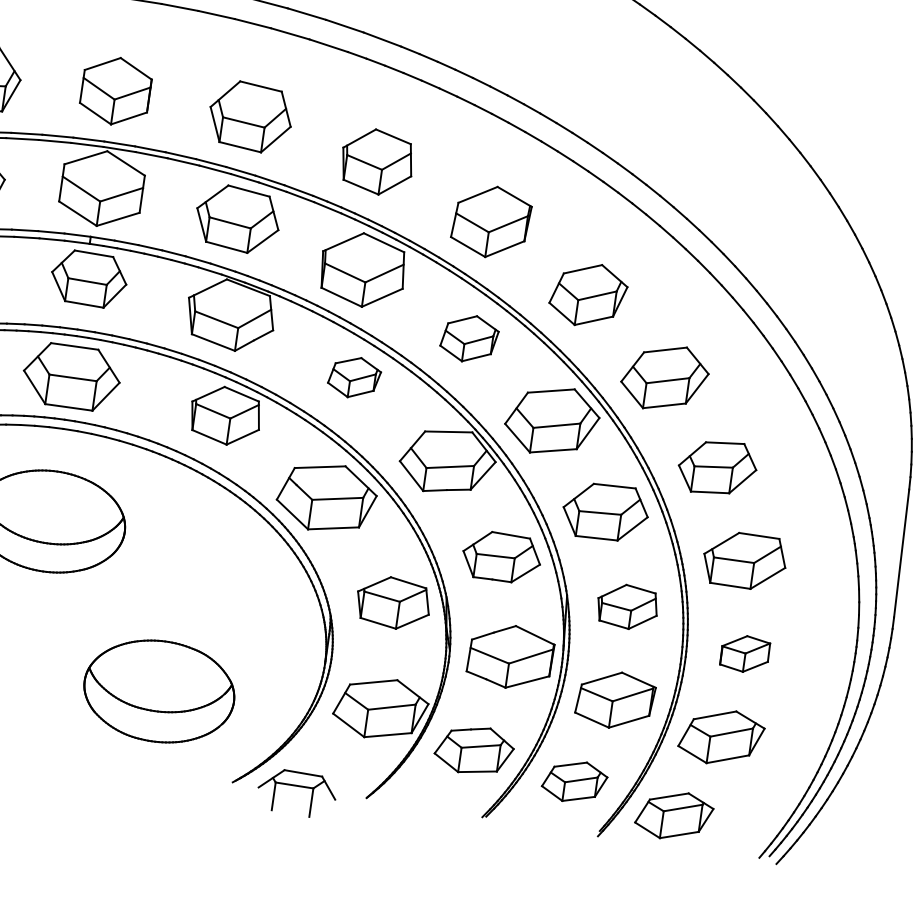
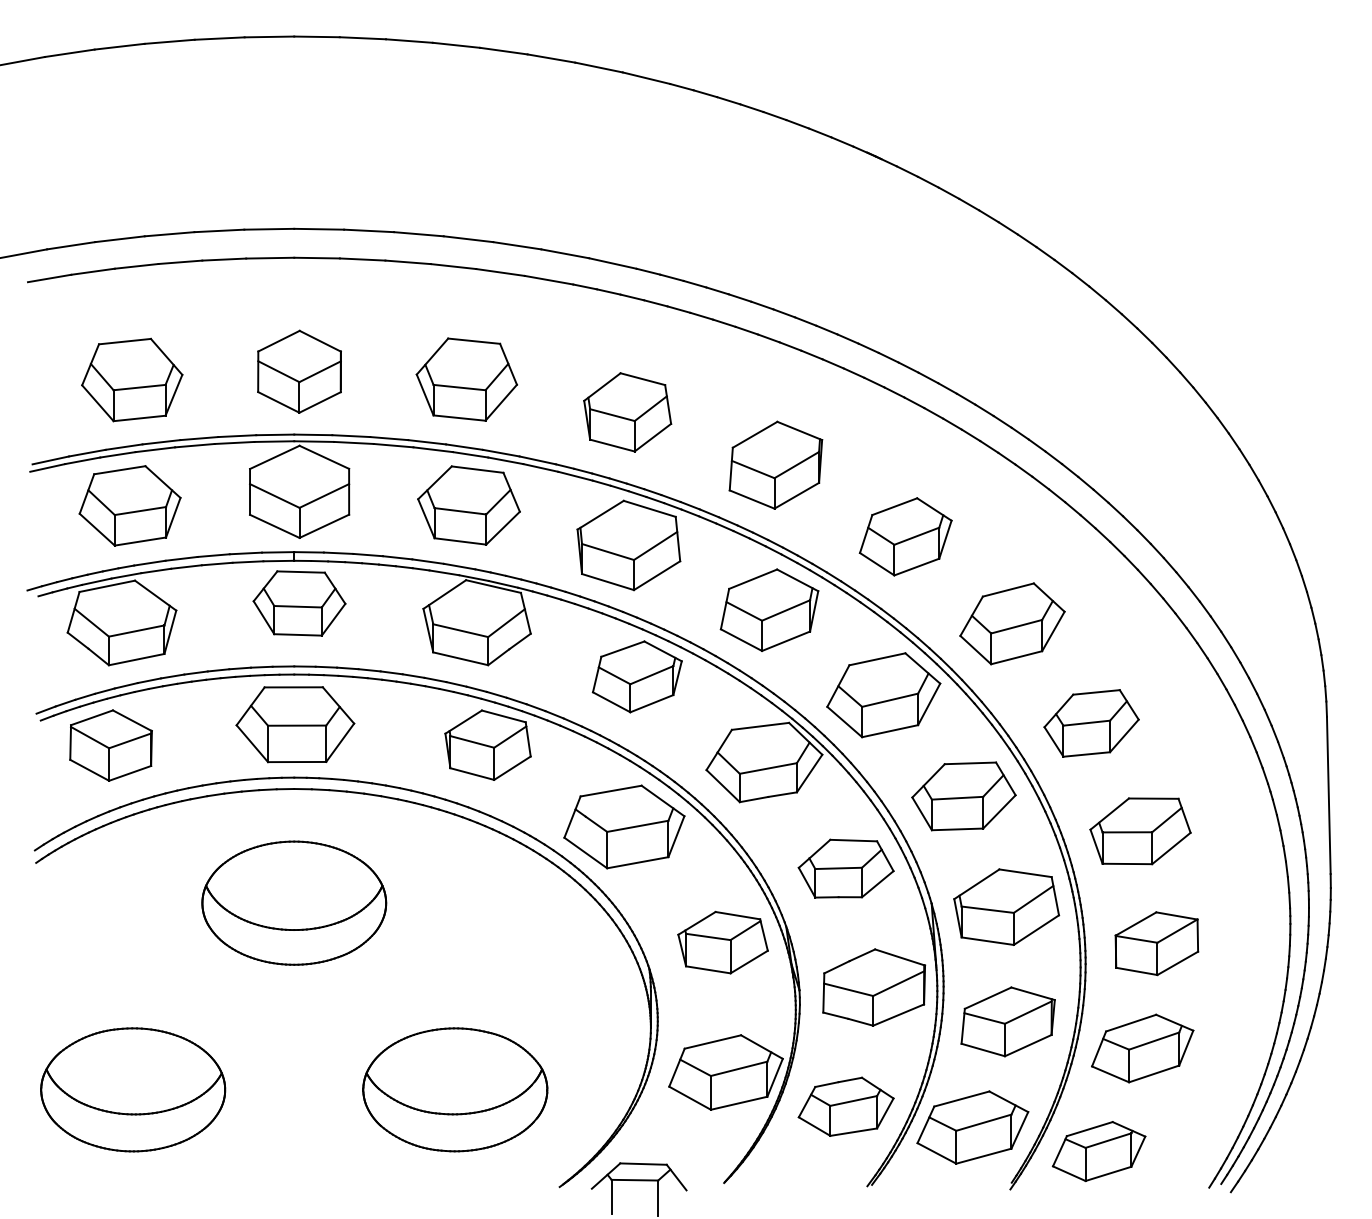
part: (469, 338) -> (769, 609), size x1.43
part: (353, 377) -> (636, 676), size x1.43
part: (627, 606) -> (1006, 906), size x1.43
part: (744, 653) -> (1156, 943), size x1.43
part: (574, 781) -> (972, 1127), size x1.43

